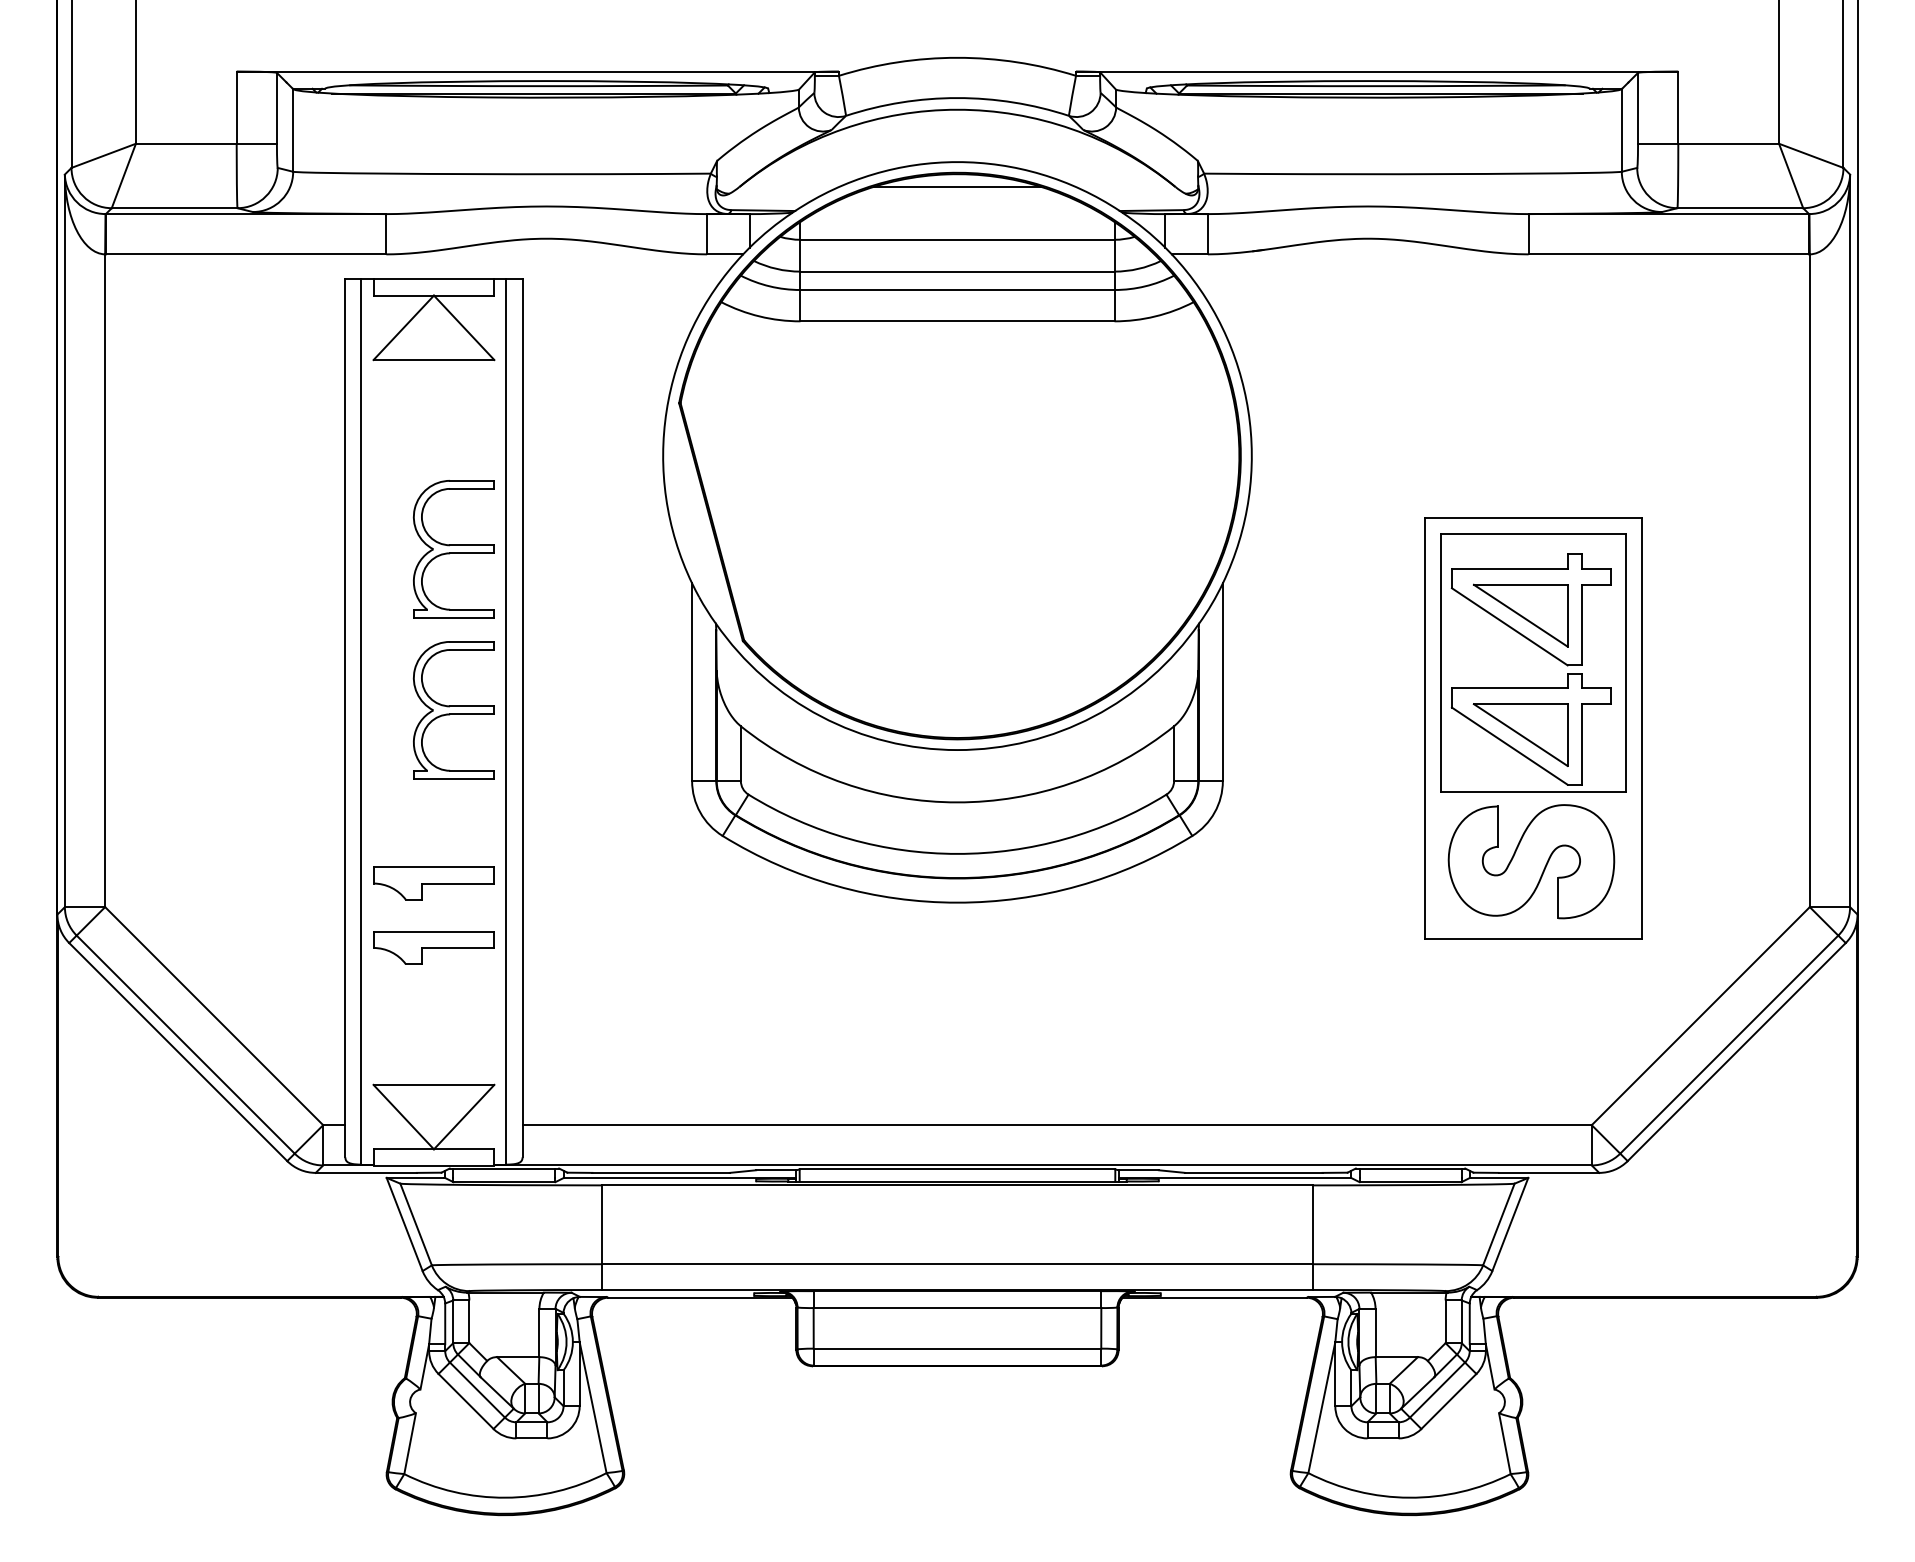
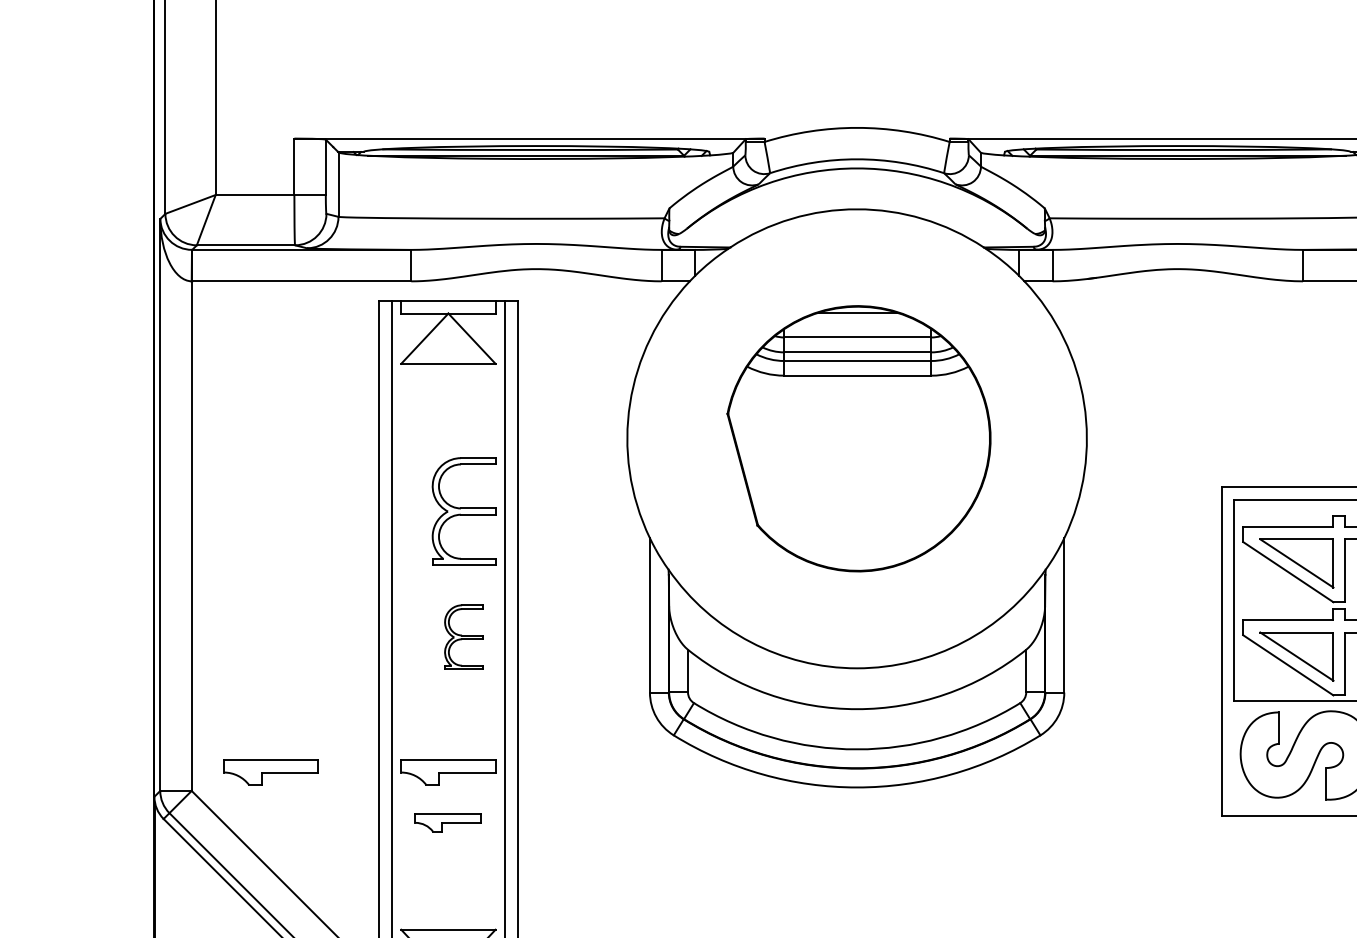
part: (959, 455) -> (858, 438), size x0.6
part: (453, 710) -> (463, 637), size x0.6
part: (206, 883) -> (270, 772), added
part: (433, 947) -> (448, 822), size x0.7

